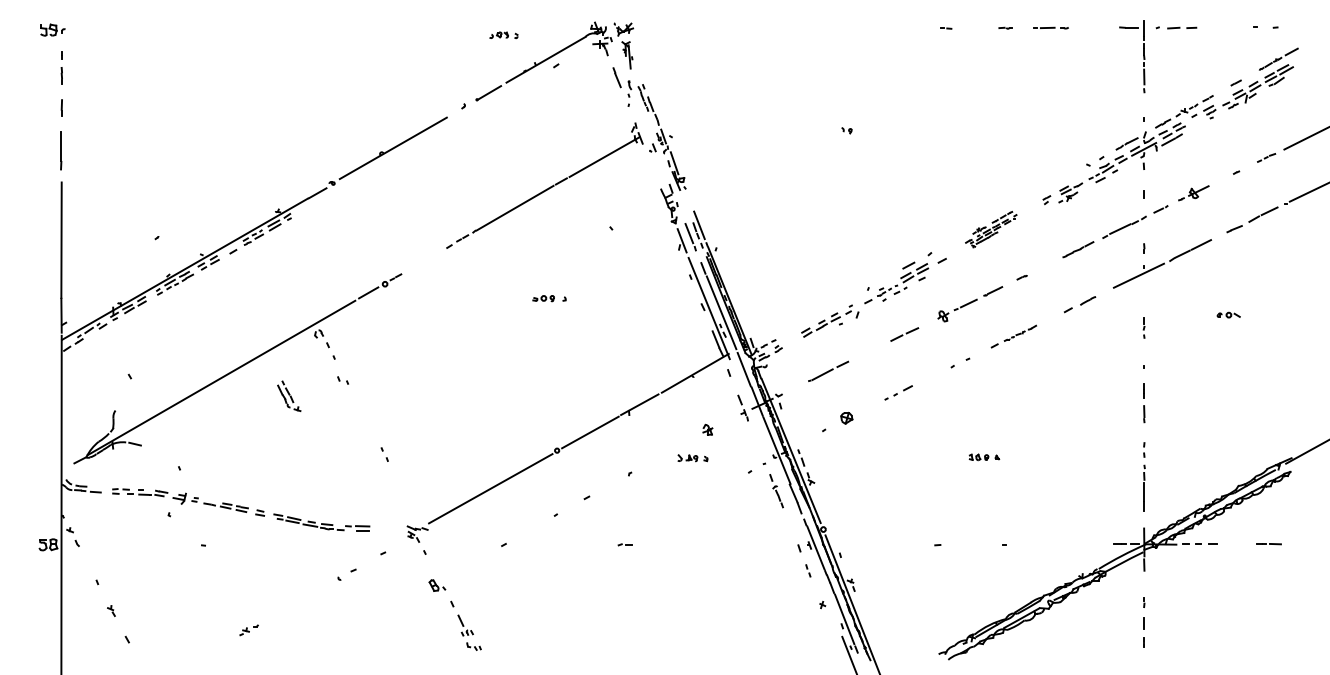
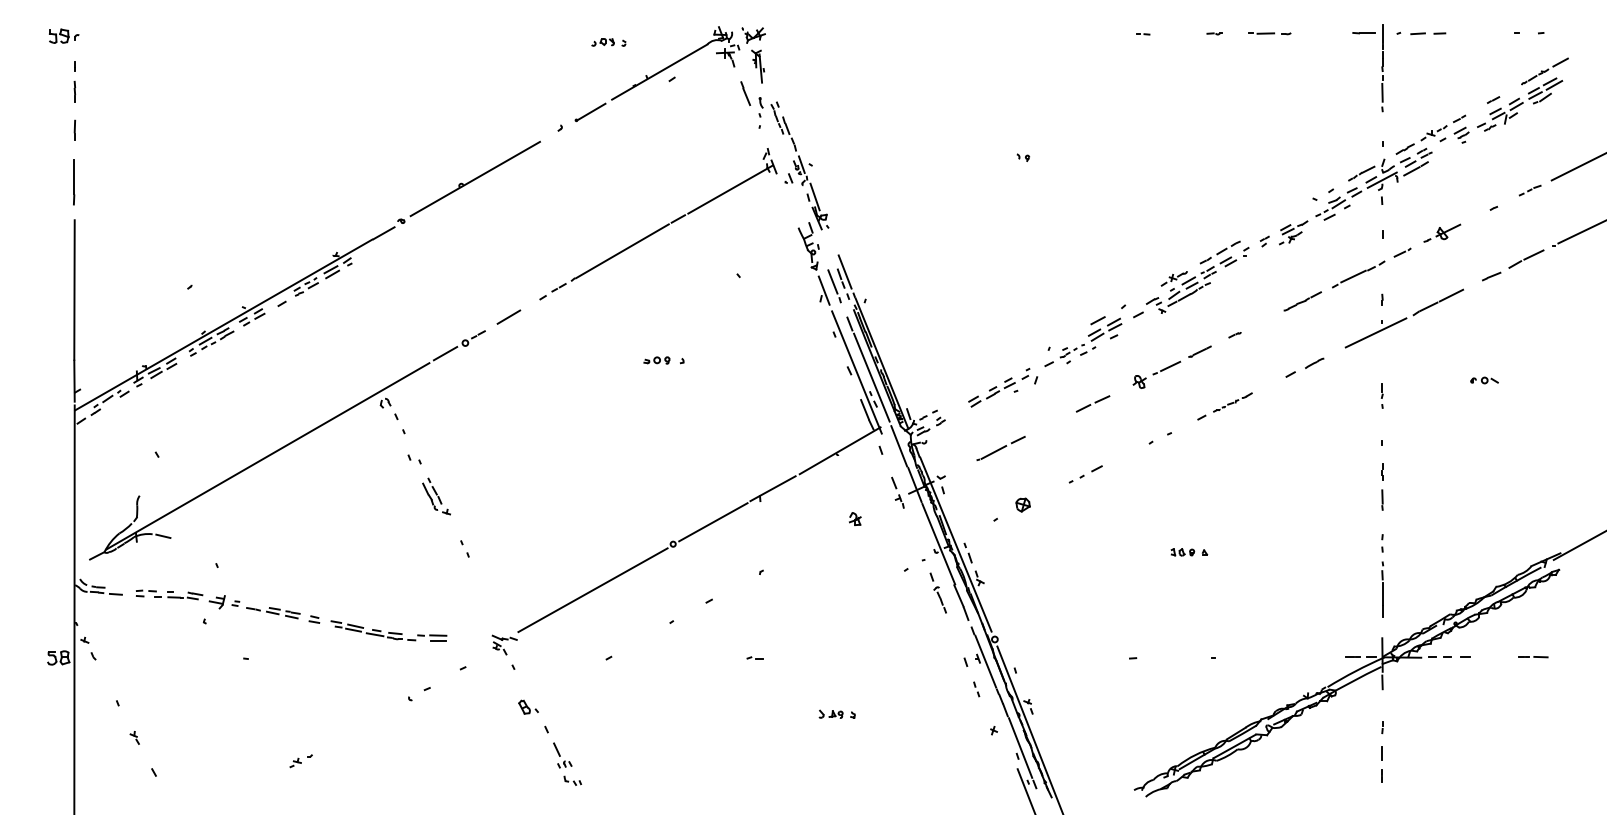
part: (991, 229) -> (1197, 276), size x1.67
line: (420, 262) -> (508, 316), added
part: (289, 396) -> (436, 496), moved
part: (692, 457) -> (836, 713), moved

